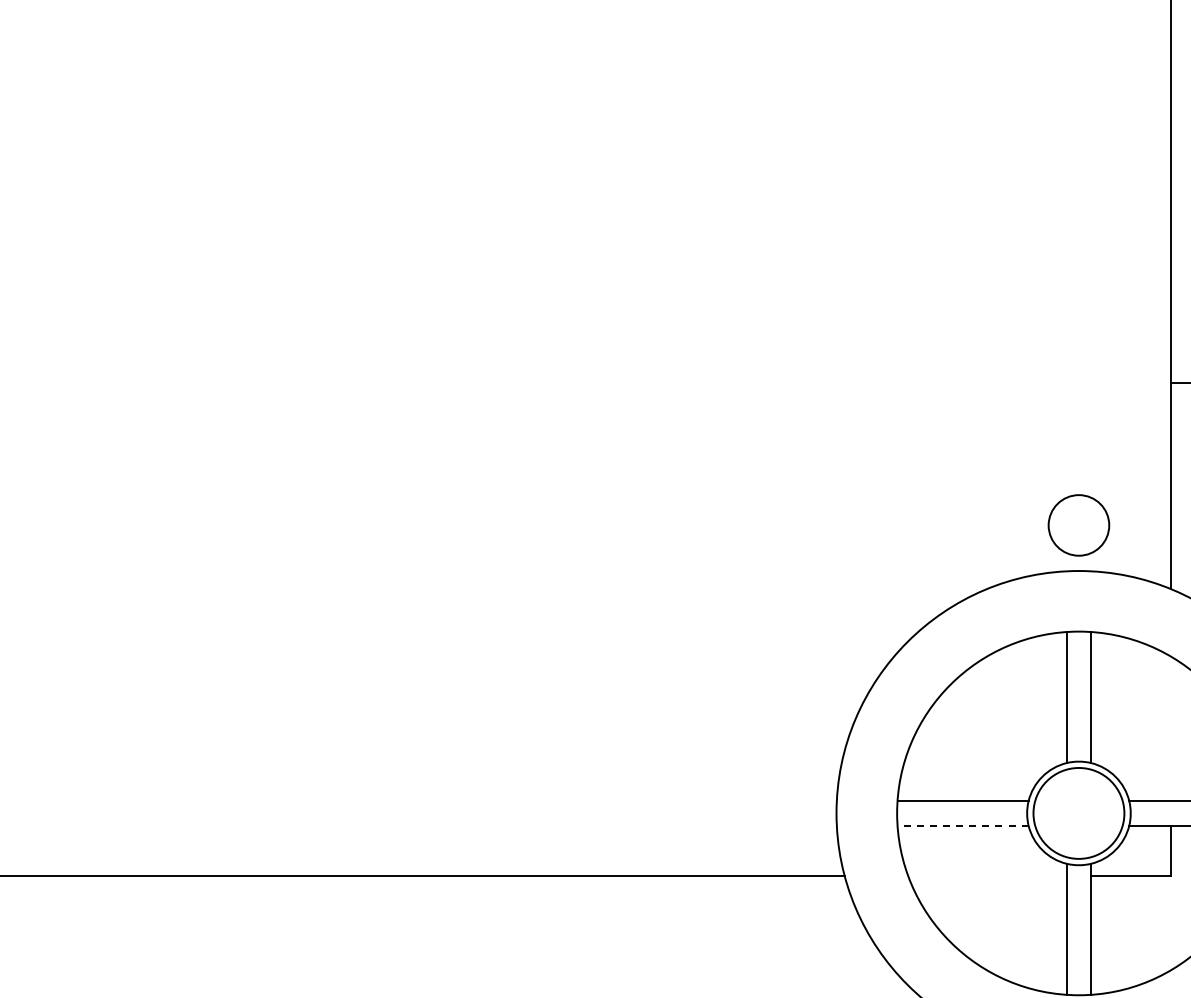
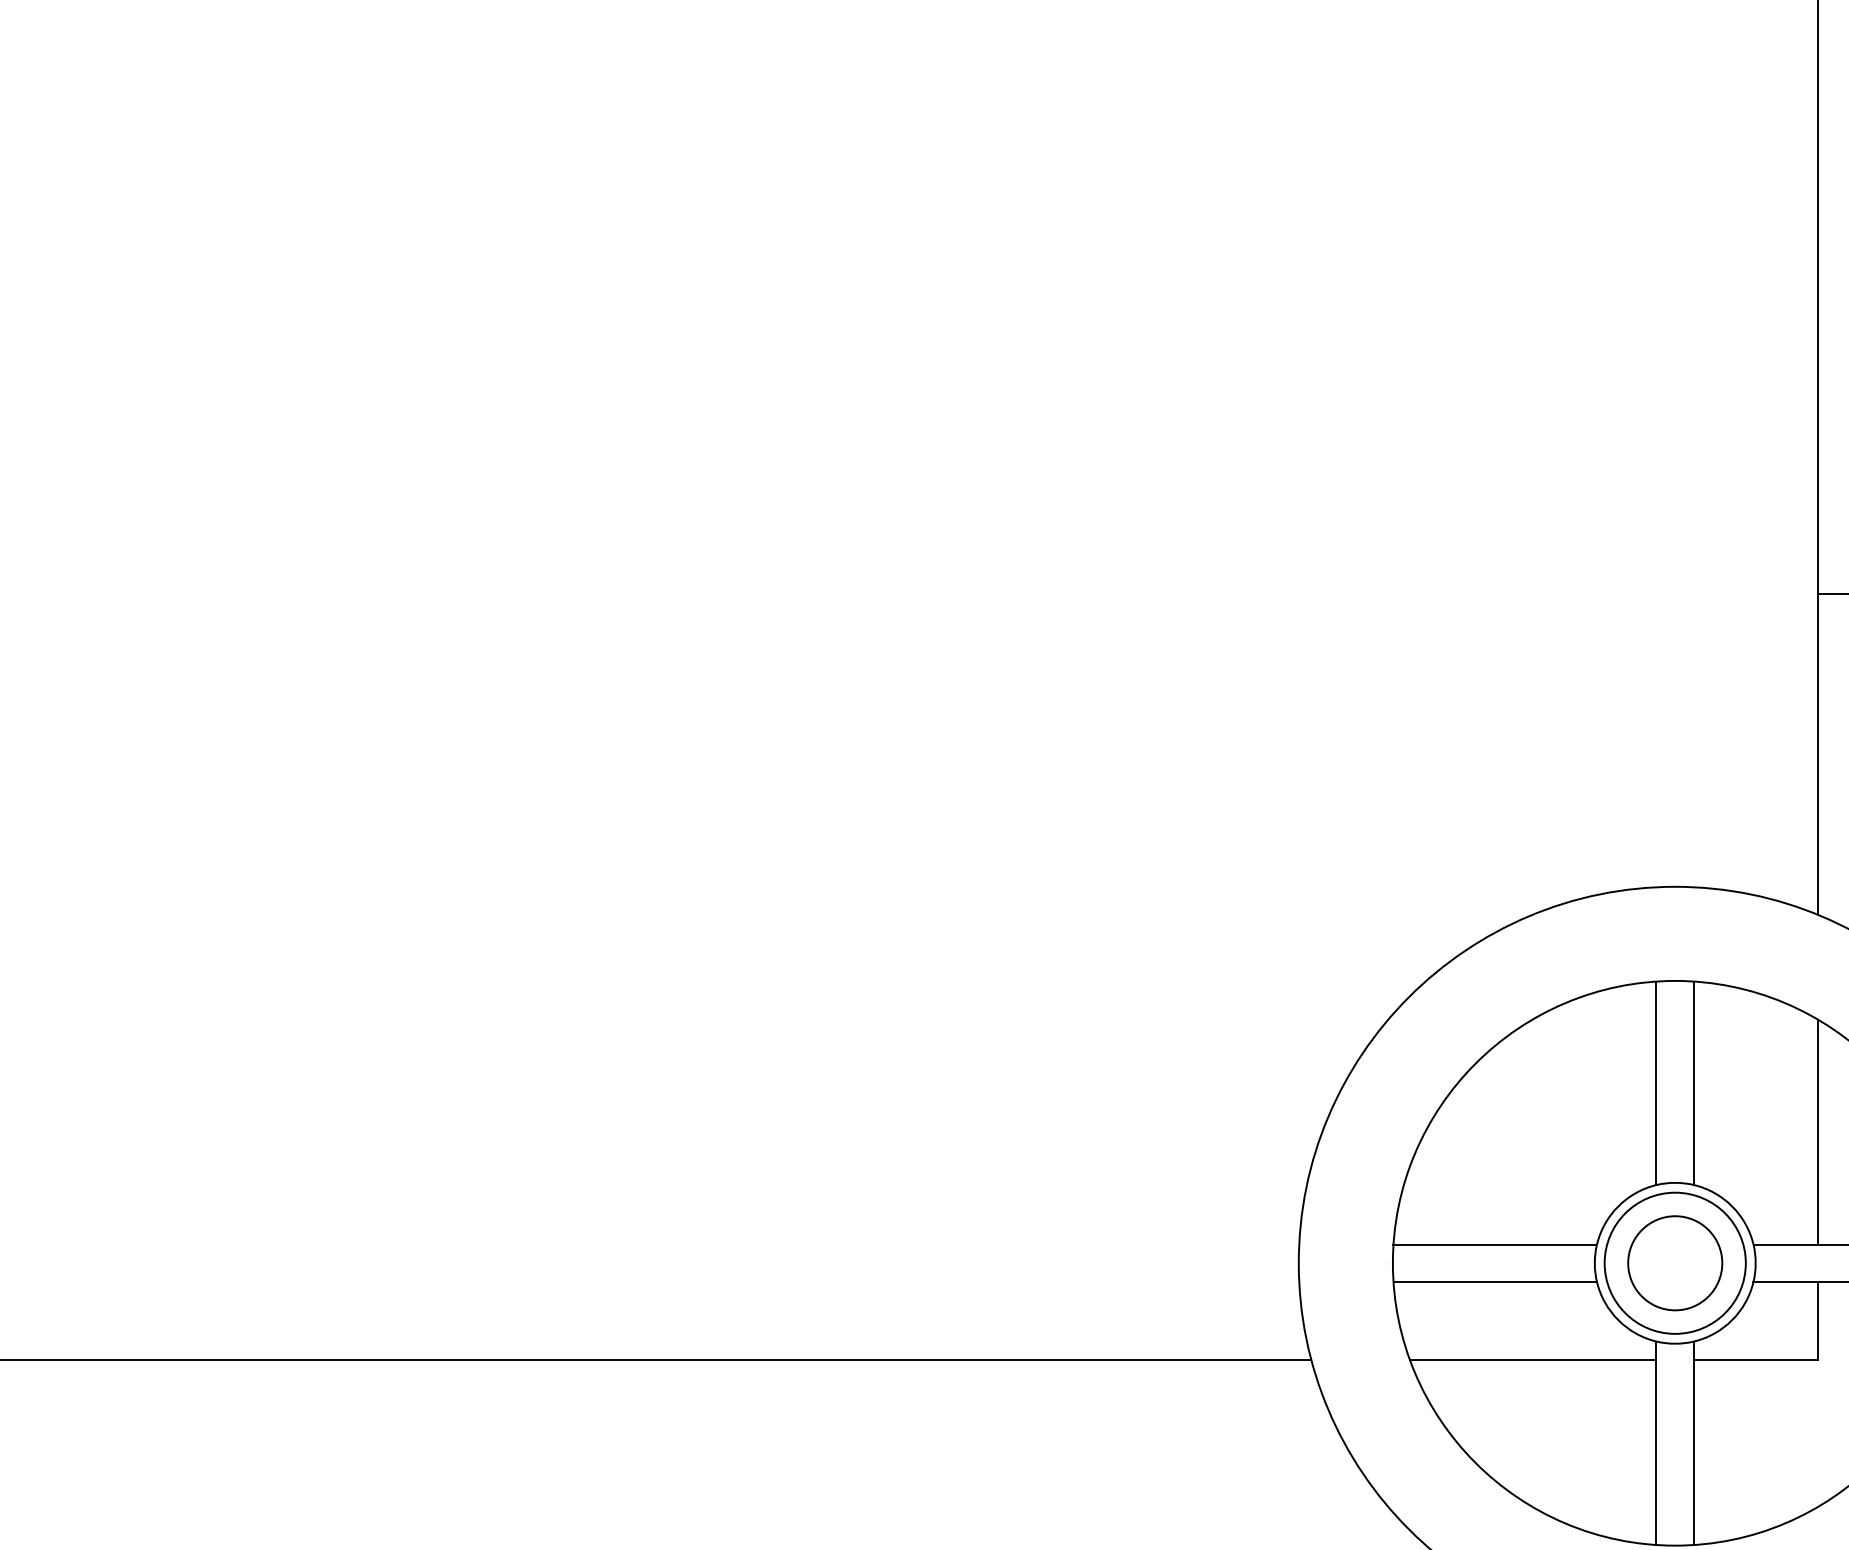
circle: (1078, 525) -> (1674, 1263), moved
line: (1170, 728) -> (1817, 1131), added
line: (963, 825) -> (1495, 1282), dashed -> solid
line: (987, 875) -> (1533, 1359), added

